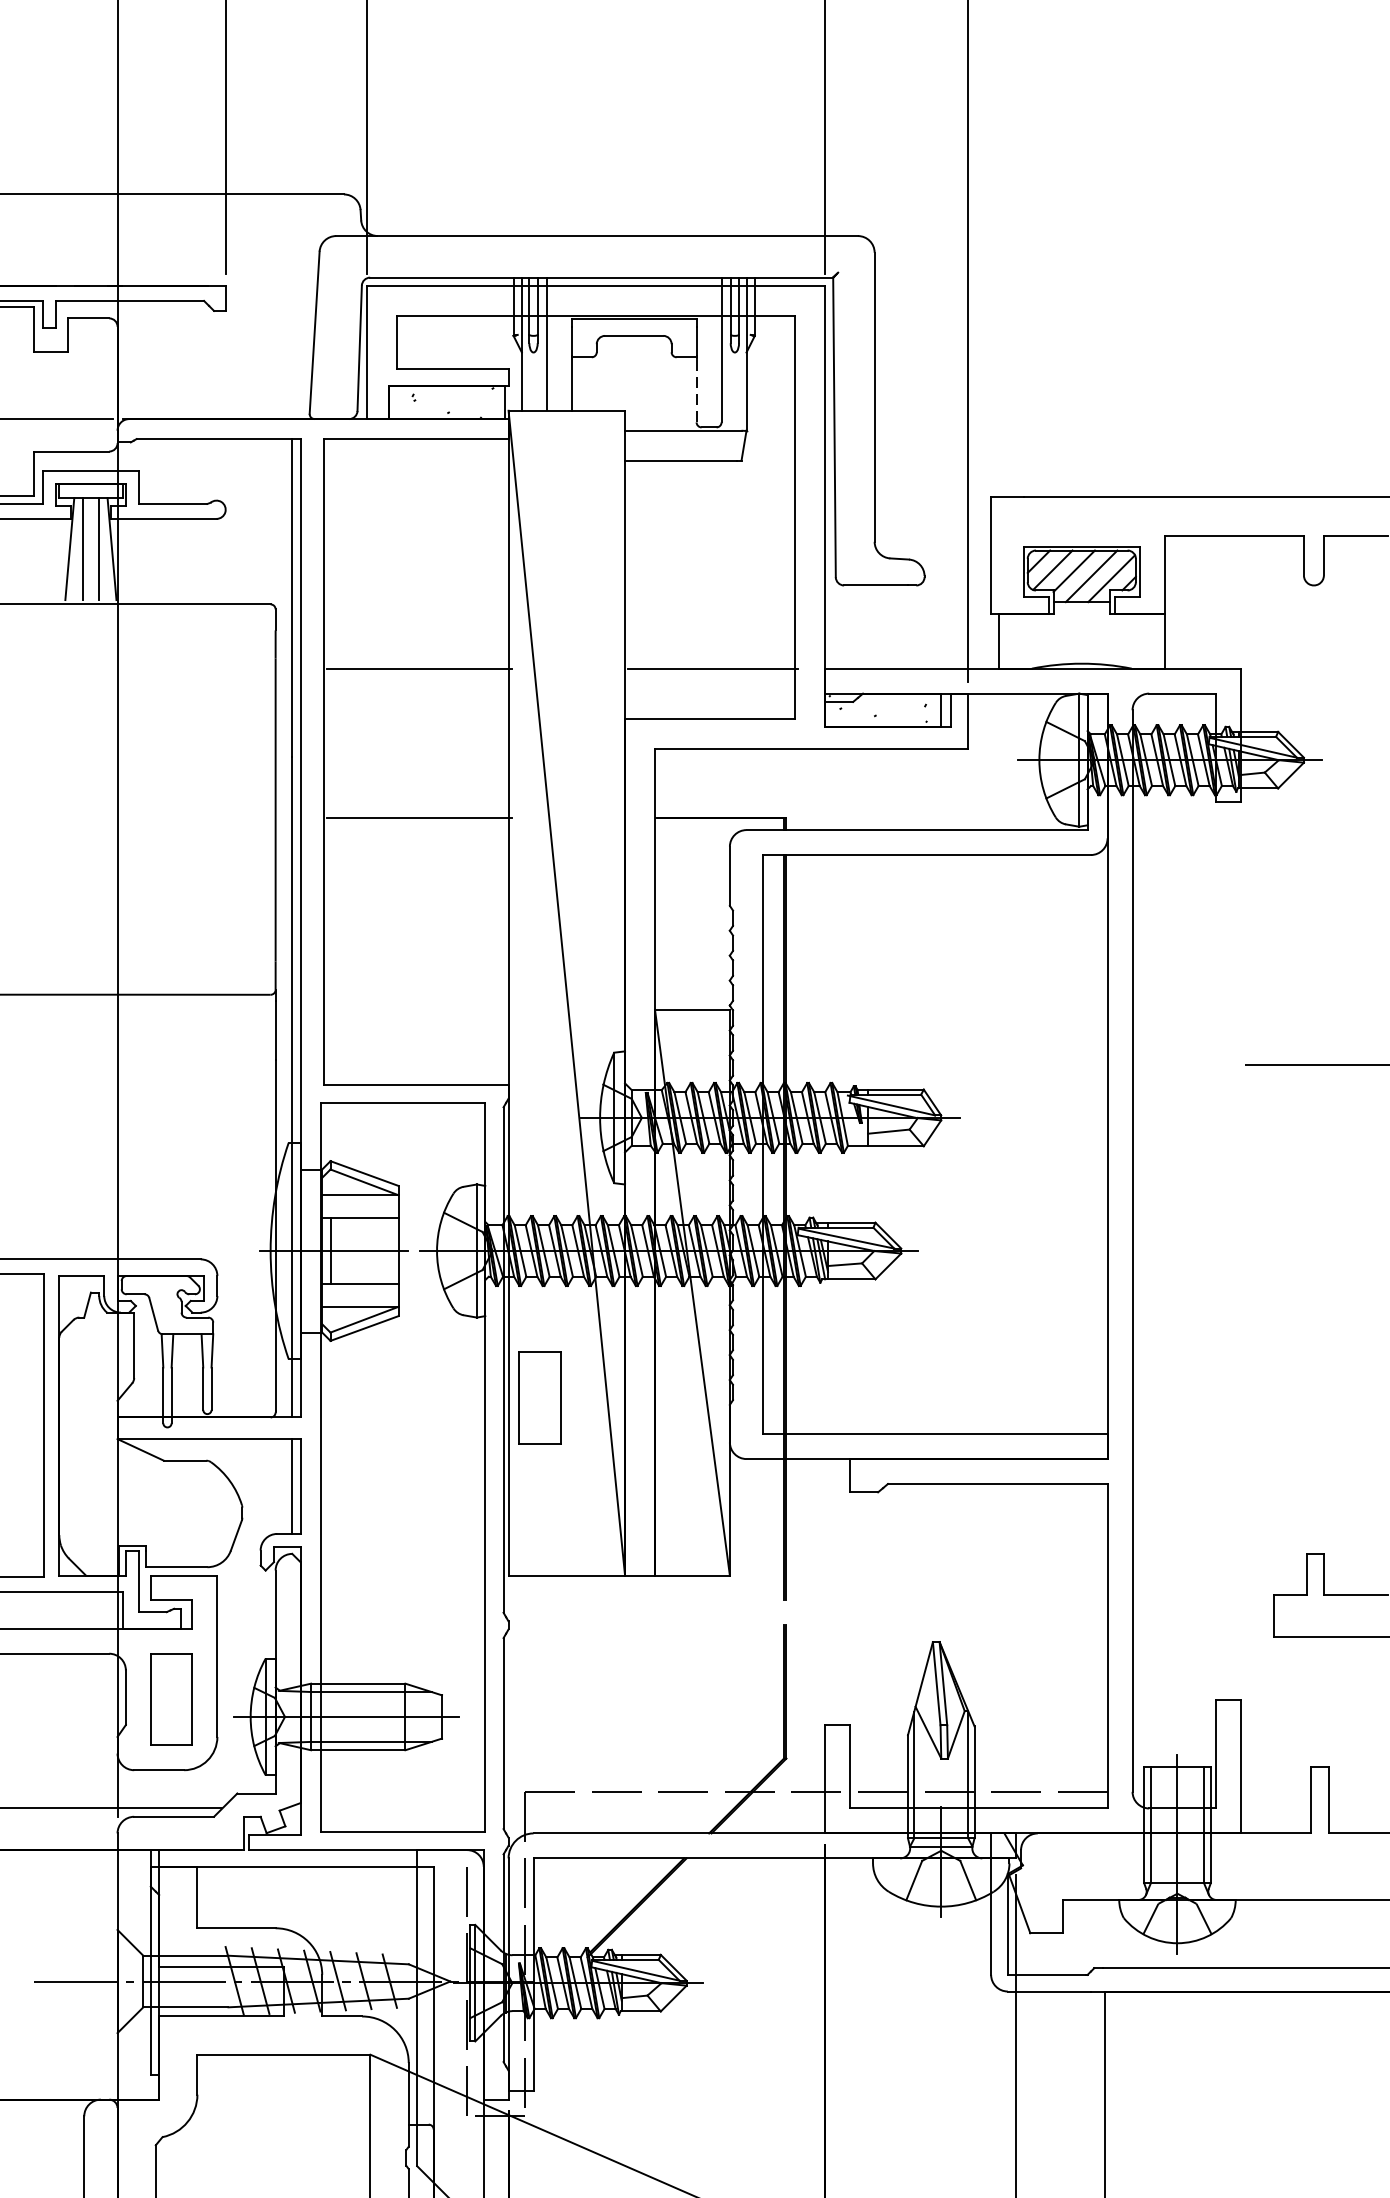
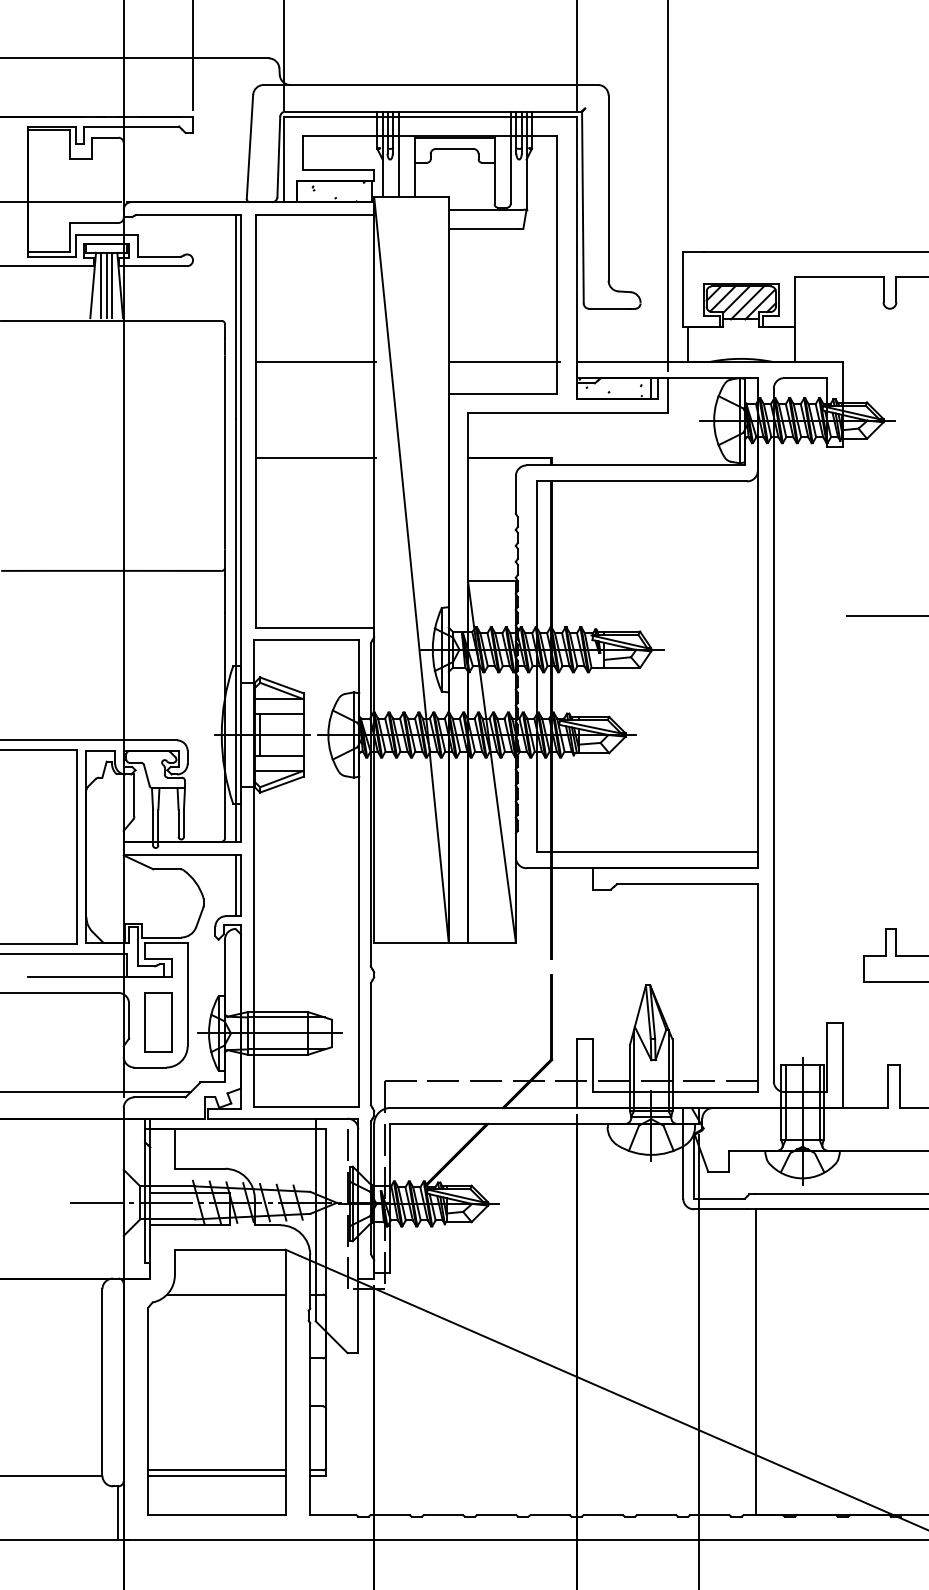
line: (696, 389) -> (494, 183), dashed -> solid
line: (90, 549) -> (106, 285), added
part: (540, 1398) -> (394, 829), removed
line: (277, 2124) -> (226, 1294), added

